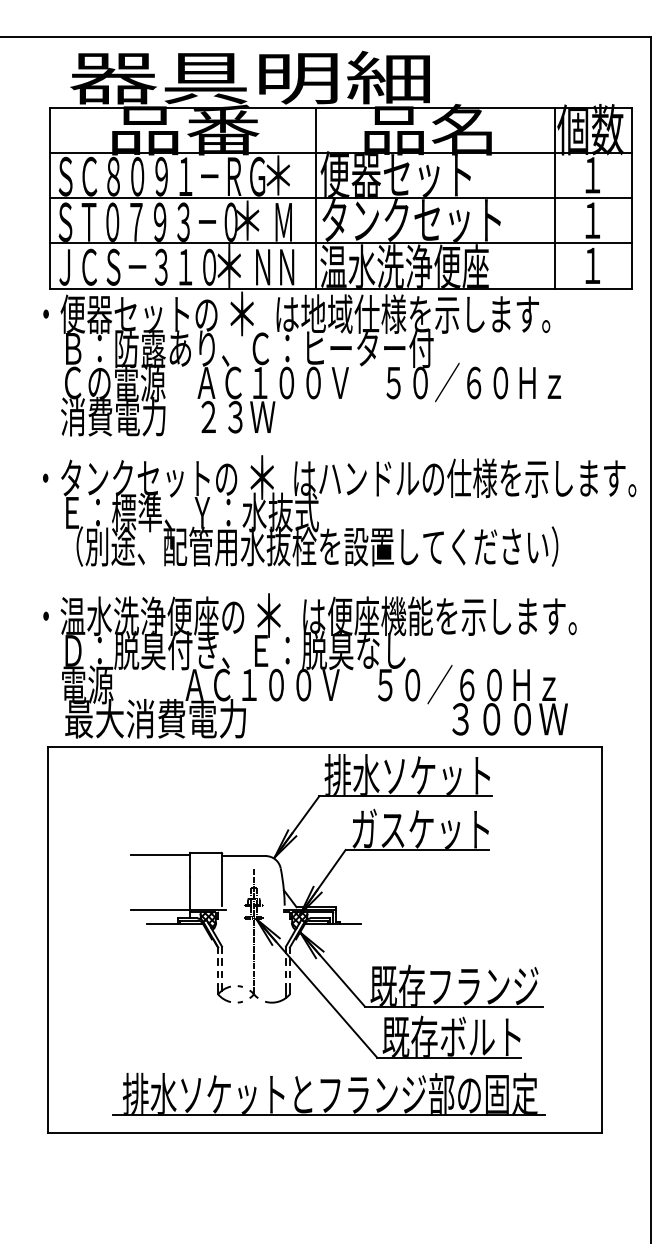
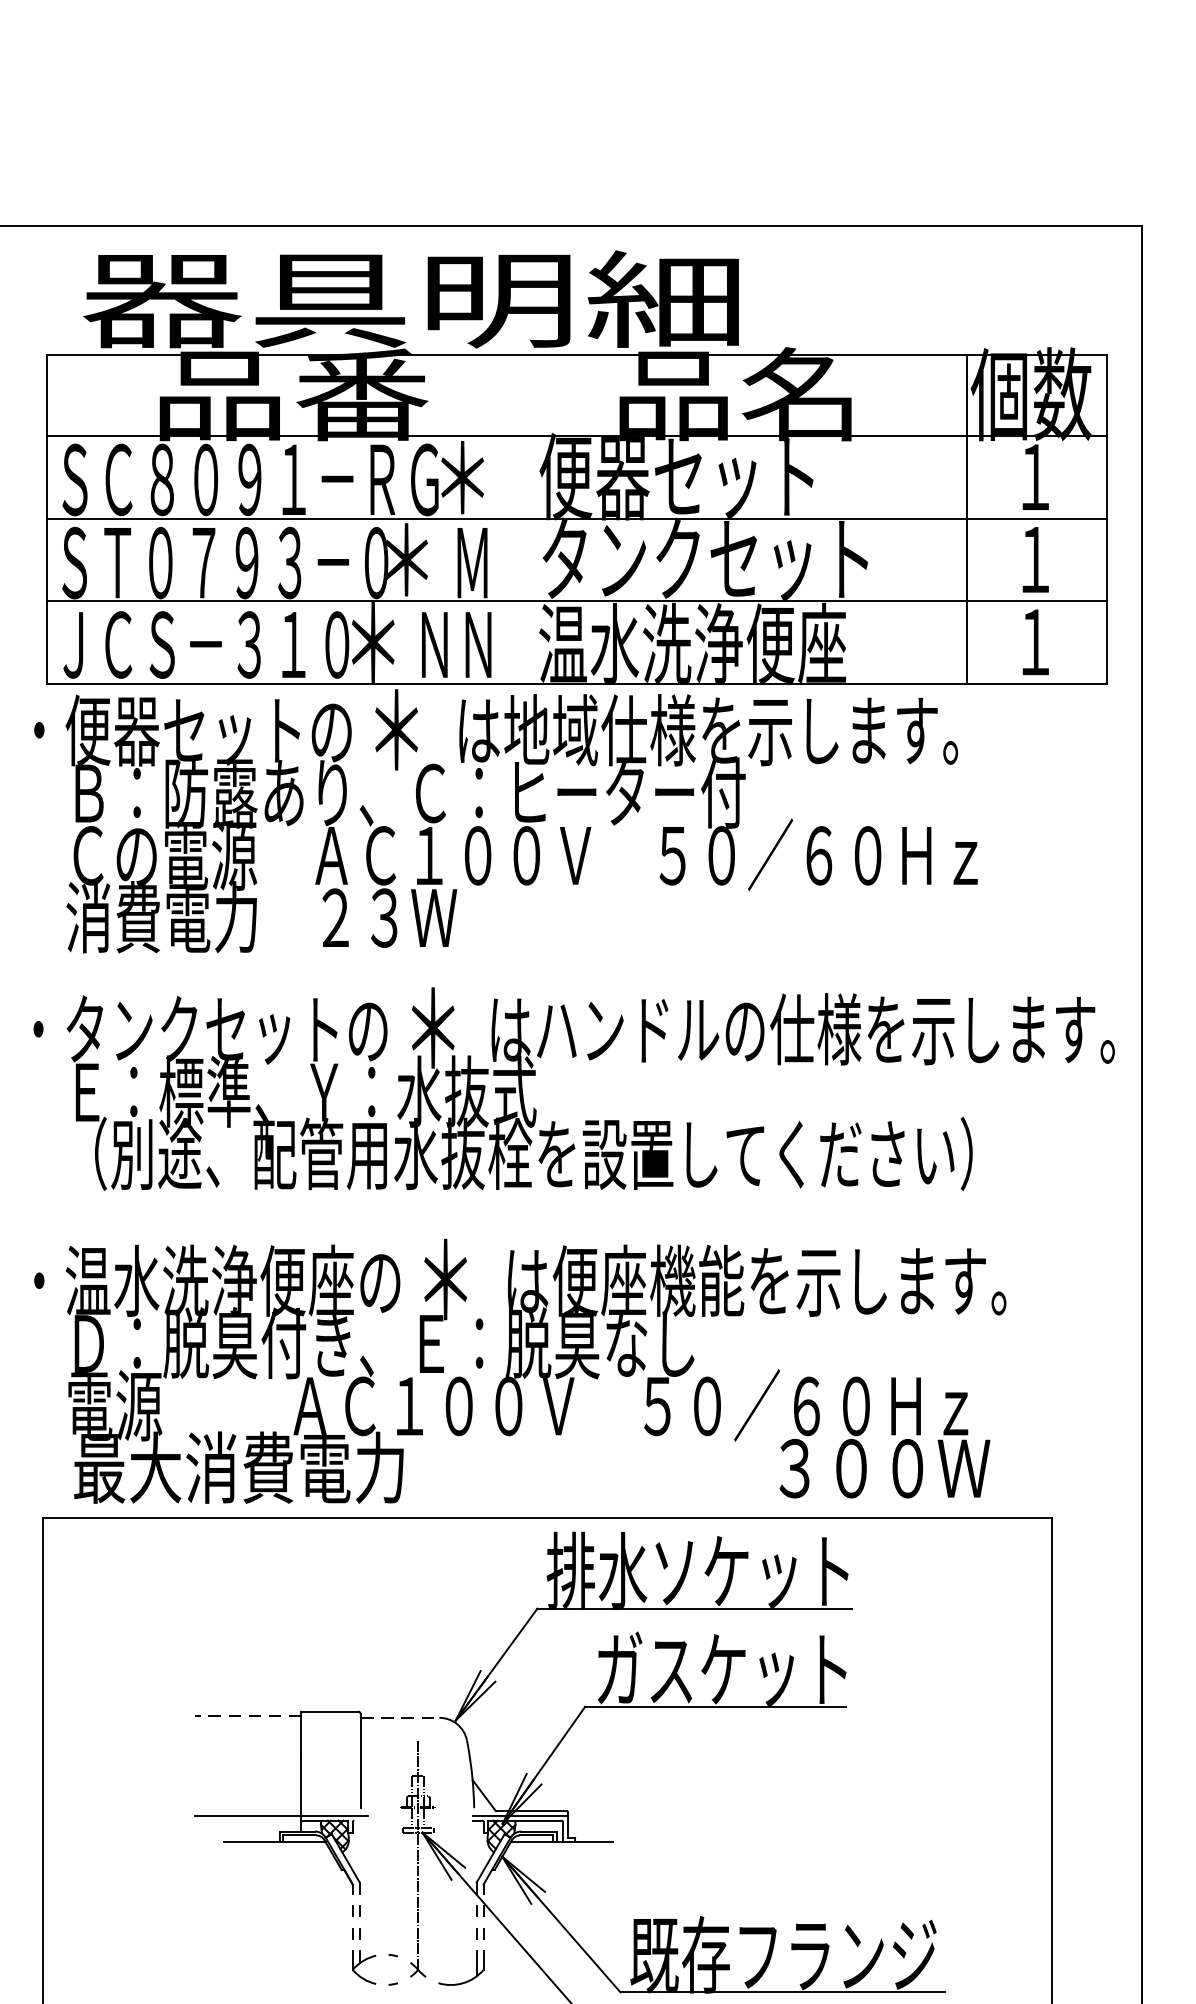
line: (315, 198) -> (530, 519), removed
line: (160, 855) -> (247, 1716), solid -> dashed
line: (244, 856) -> (400, 1718), solid -> dashed

